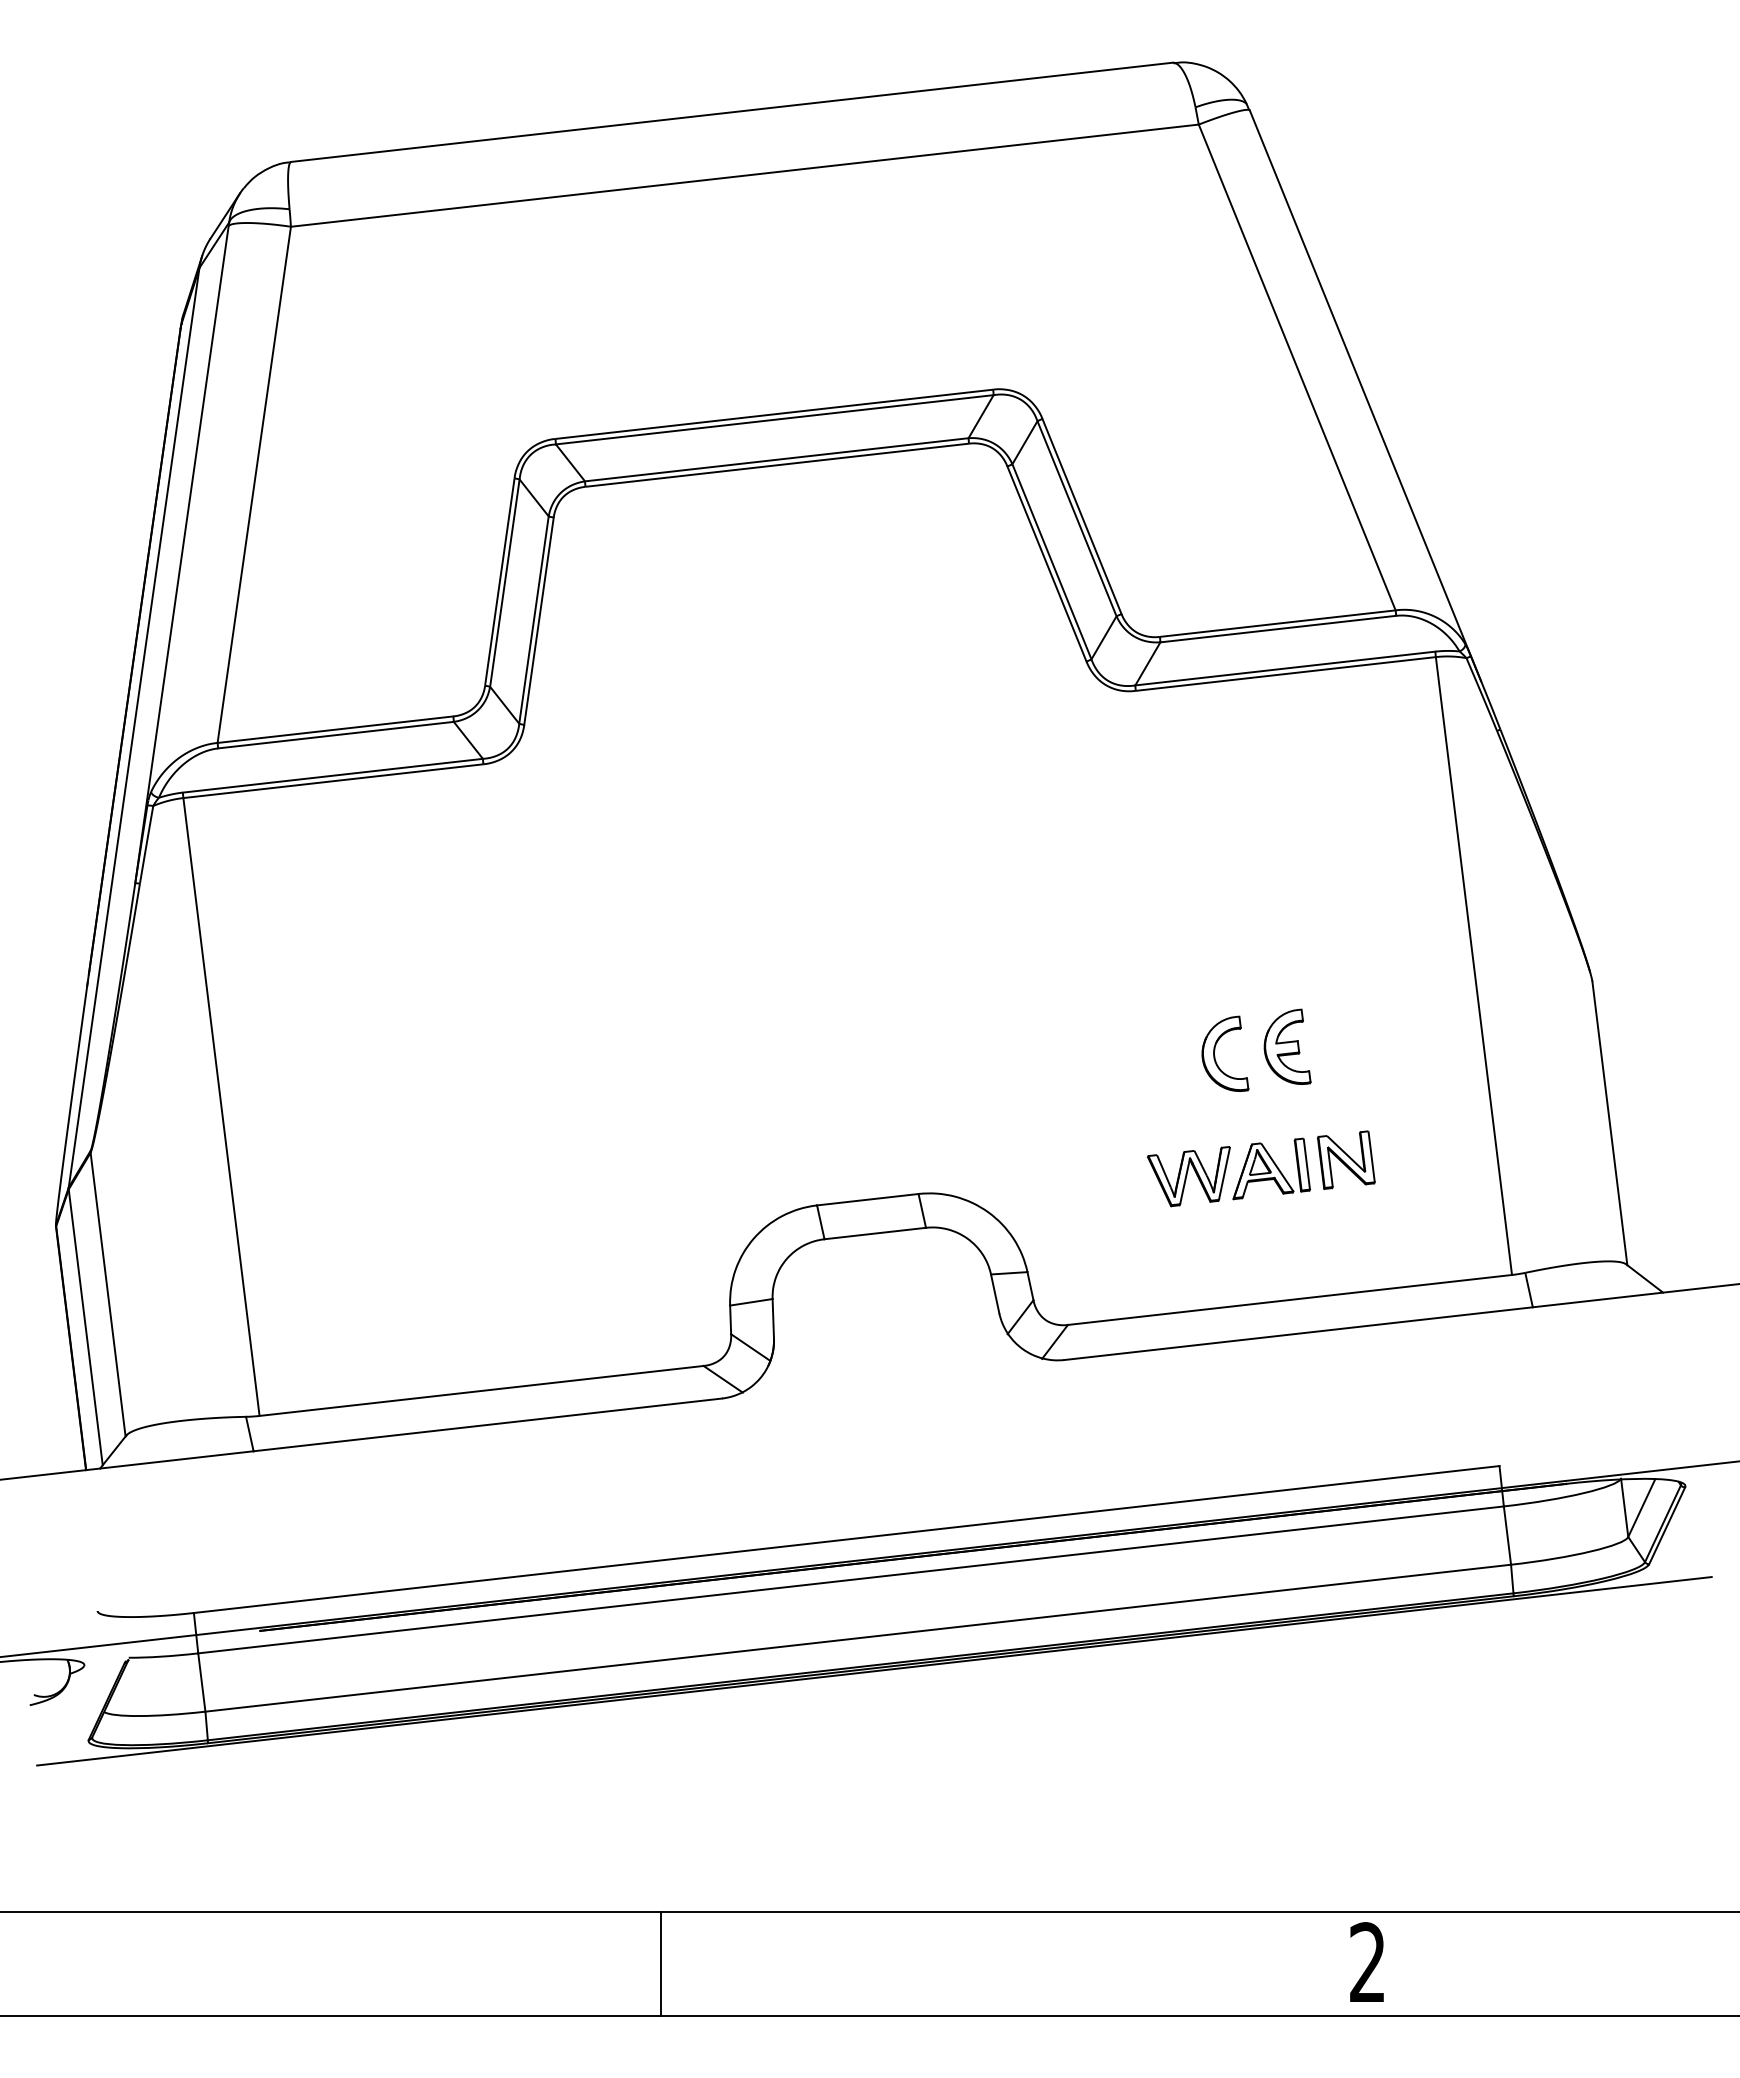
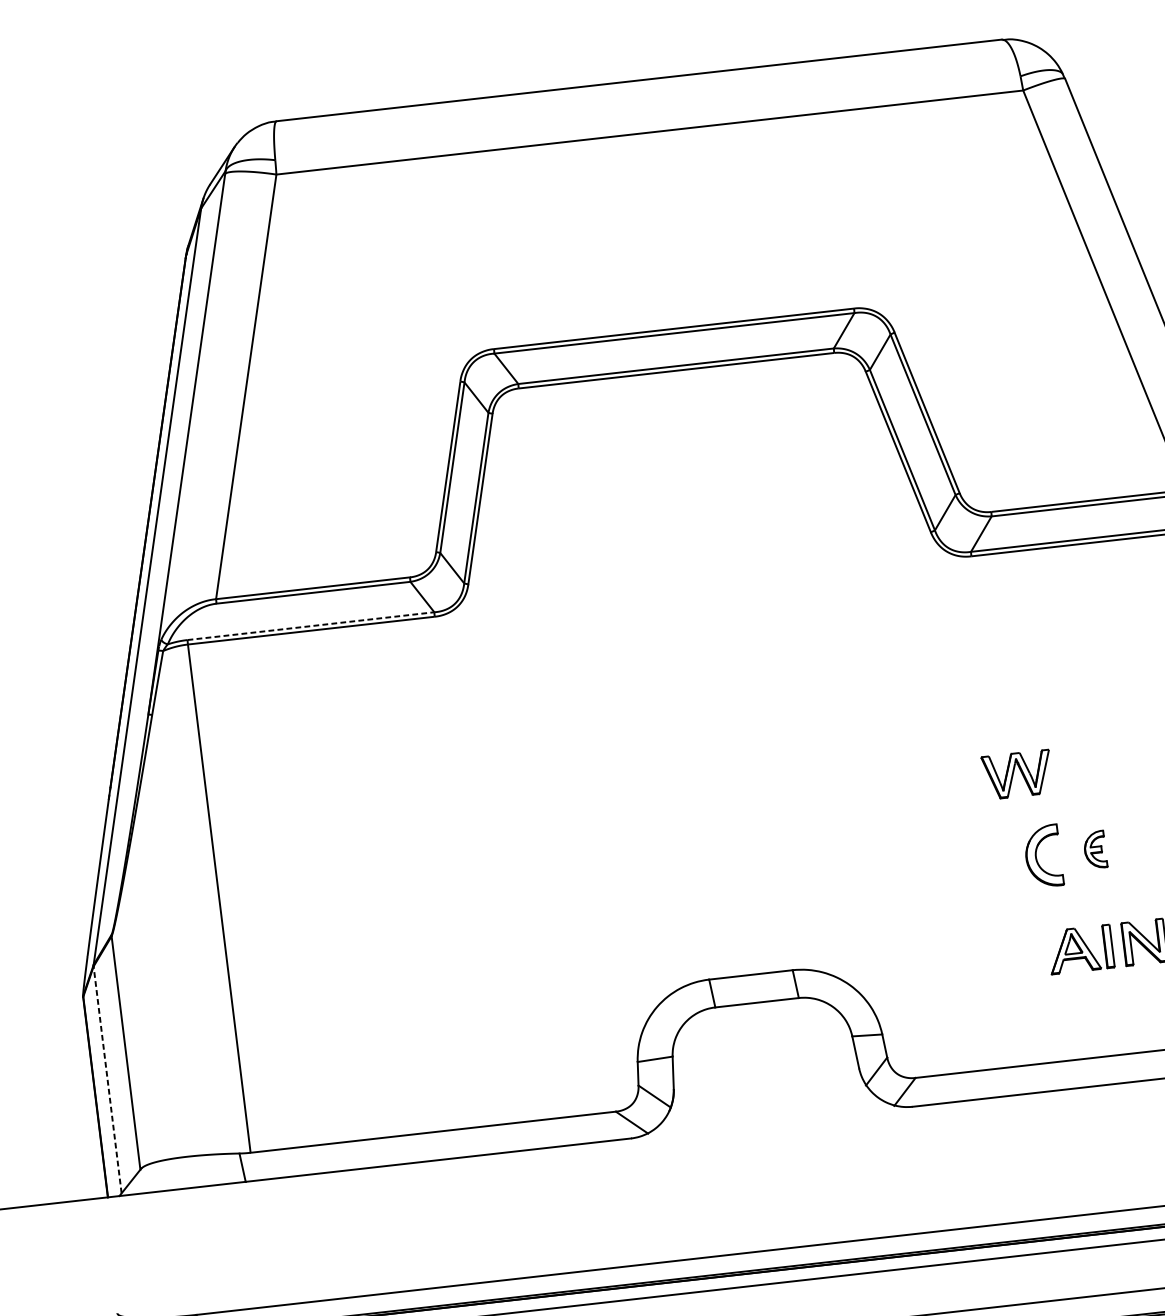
line: (332, 775) -> (310, 625), solid -> dashed
part: (1287, 1046) -> (1096, 848), size x0.6
part: (1188, 1176) -> (1014, 774), moved
line: (85, 1327) -> (107, 1080), solid -> dashed

